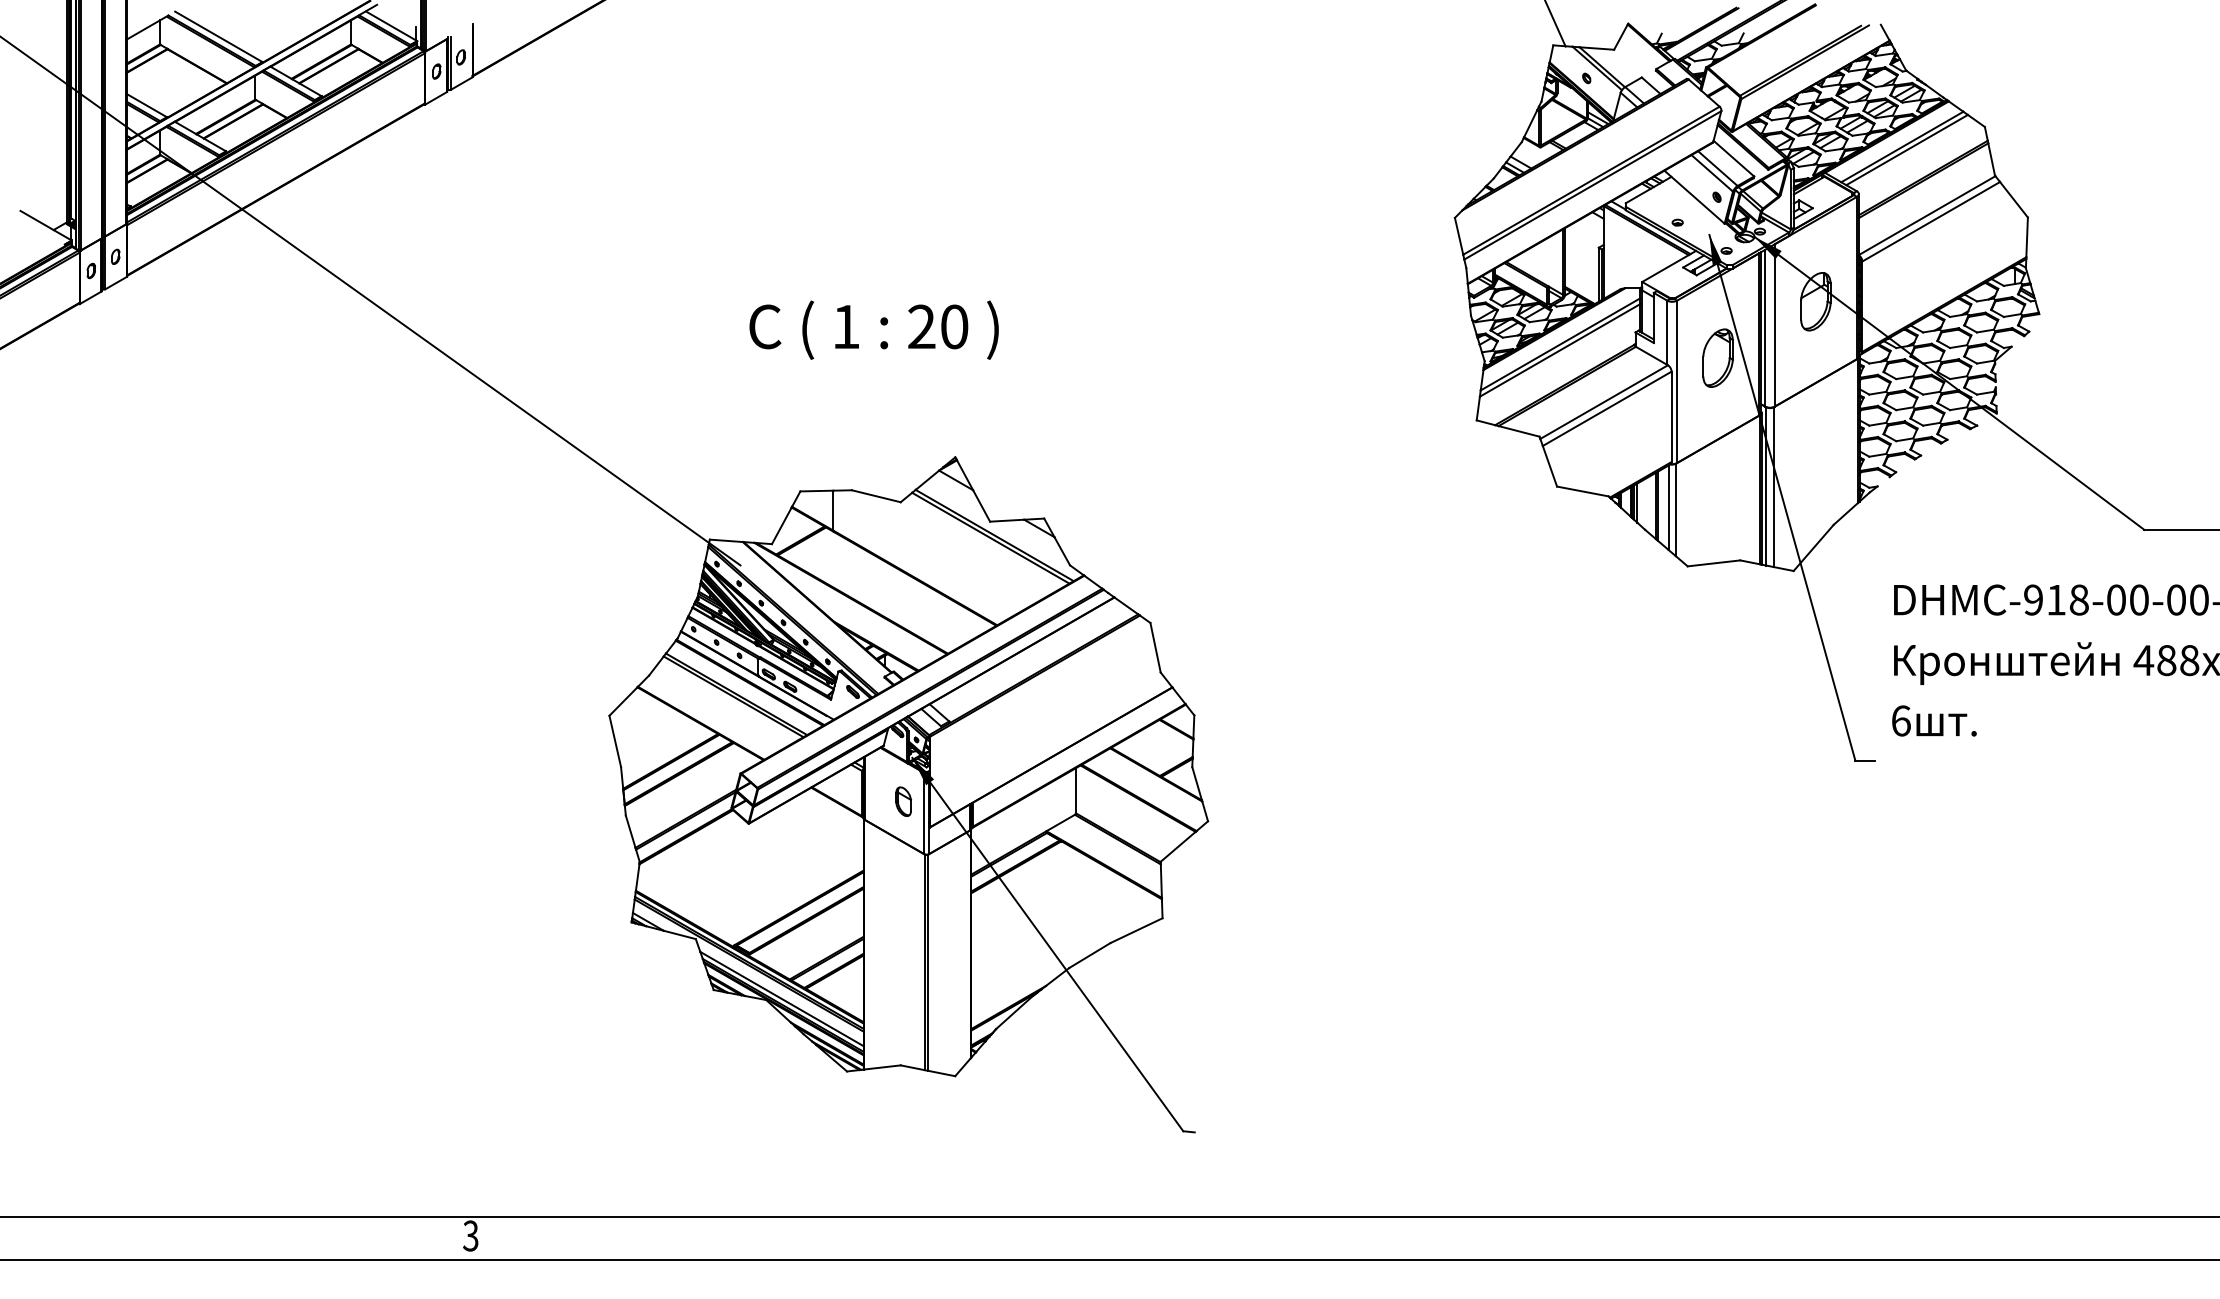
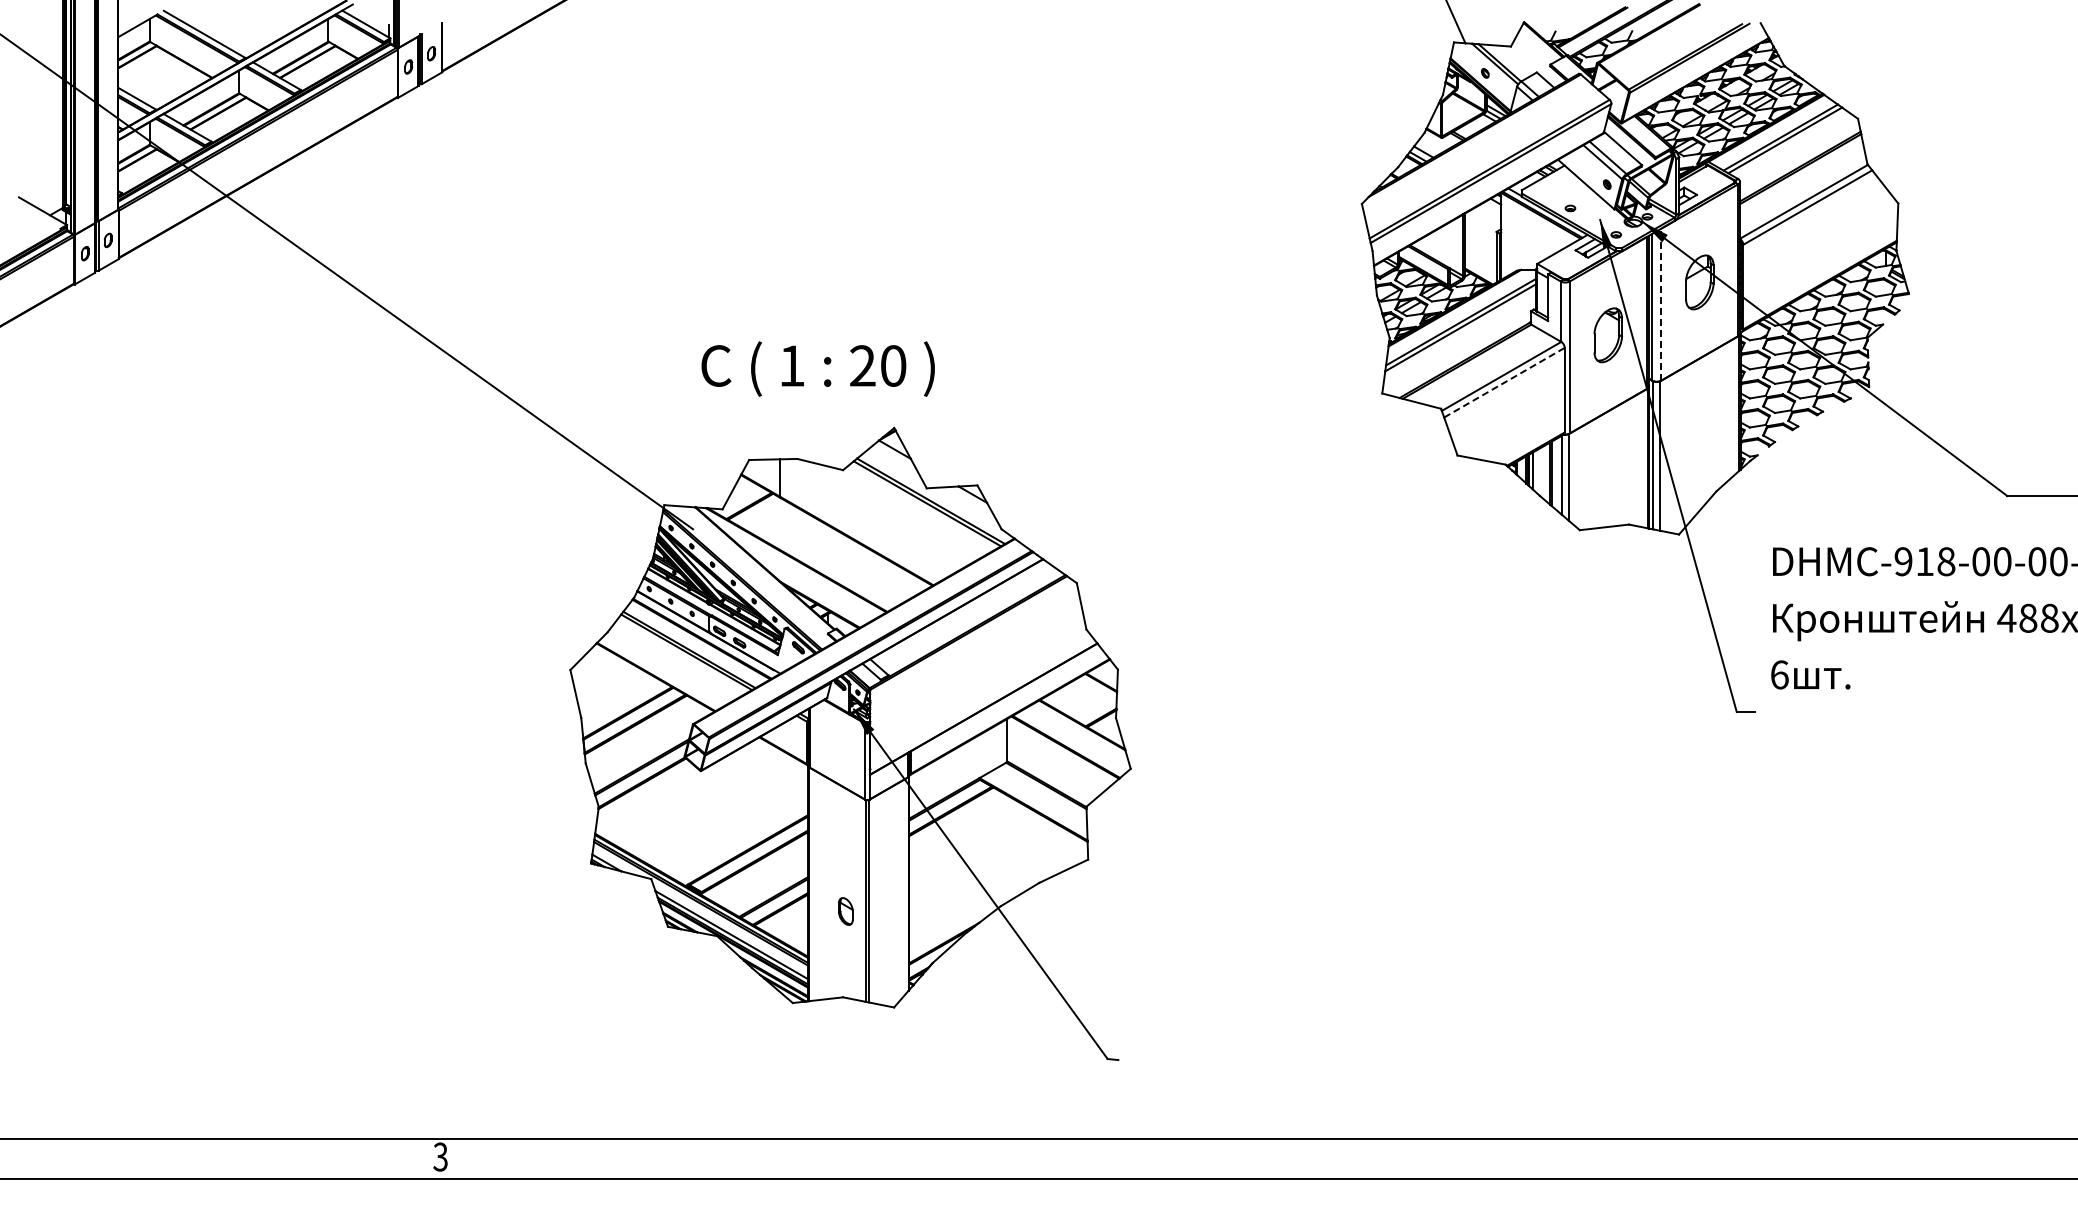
line: (1774, 325) -> (1661, 304), solid -> dashed
text: (873, 329) -> (817, 368), moved
line: (1607, 408) -> (1504, 382), solid -> dashed
part: (903, 801) -> (845, 911), moved

